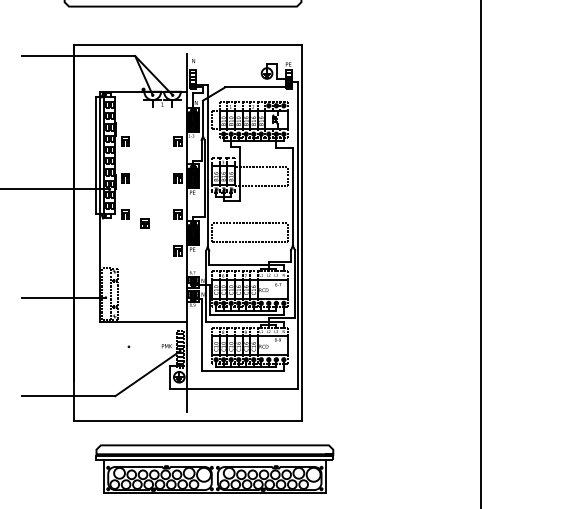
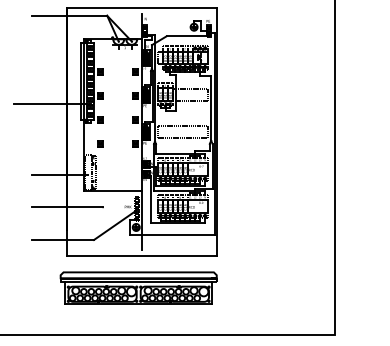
part: (144, 222) -> (100, 143), moved
line: (74, 346) -> (67, 207), added
part: (214, 468) -> (138, 287), moved

